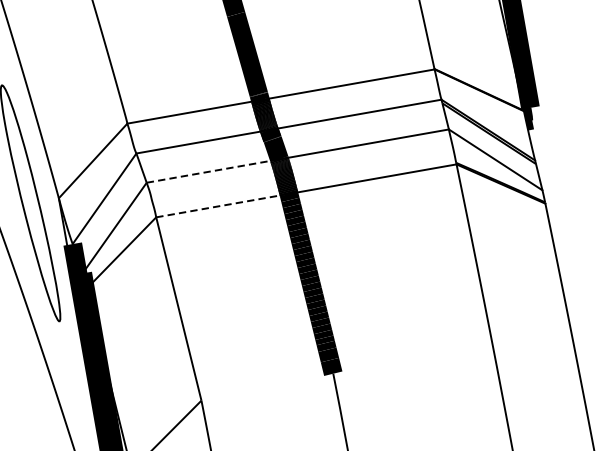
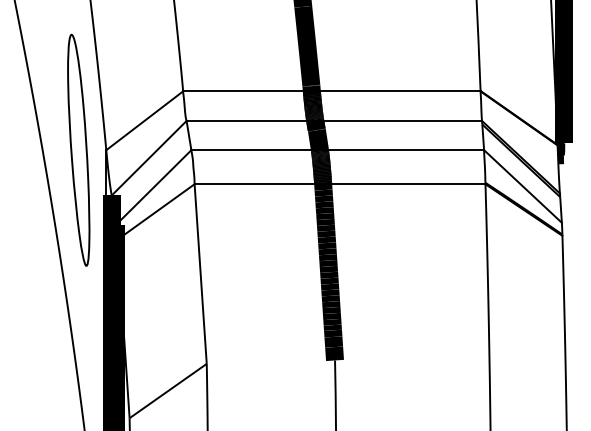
line: (213, 171) -> (256, 150), dashed -> solid
line: (223, 205) -> (259, 184), dashed -> solid

